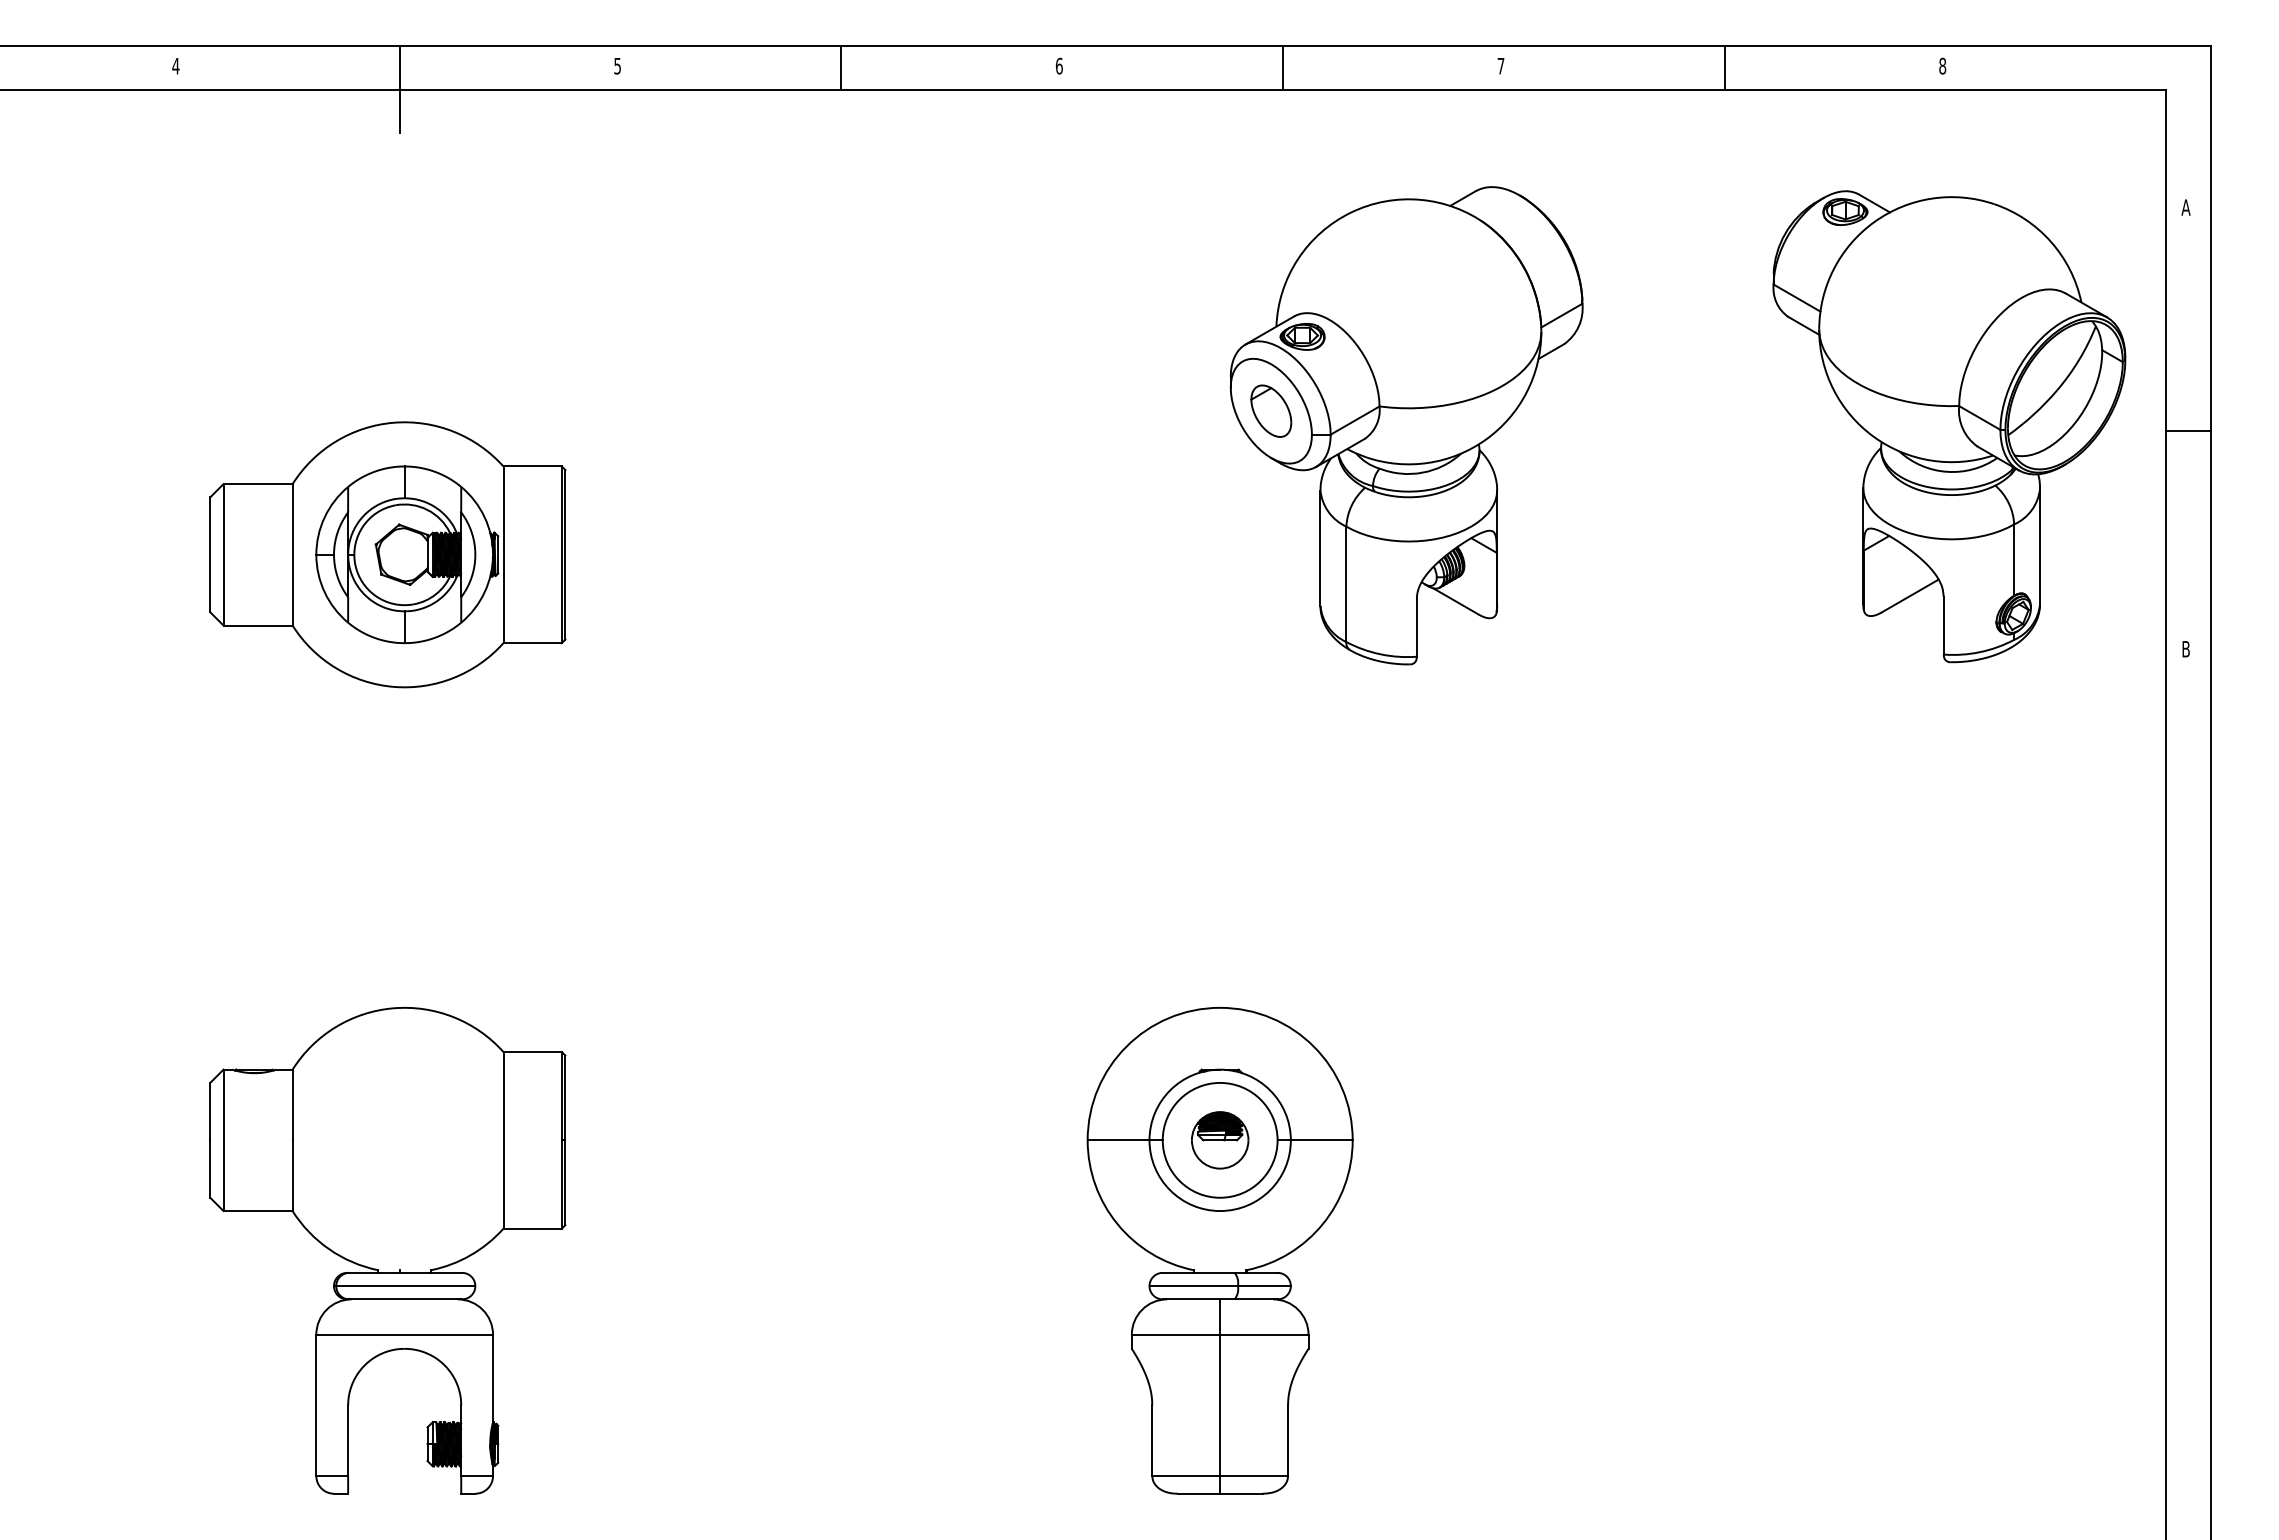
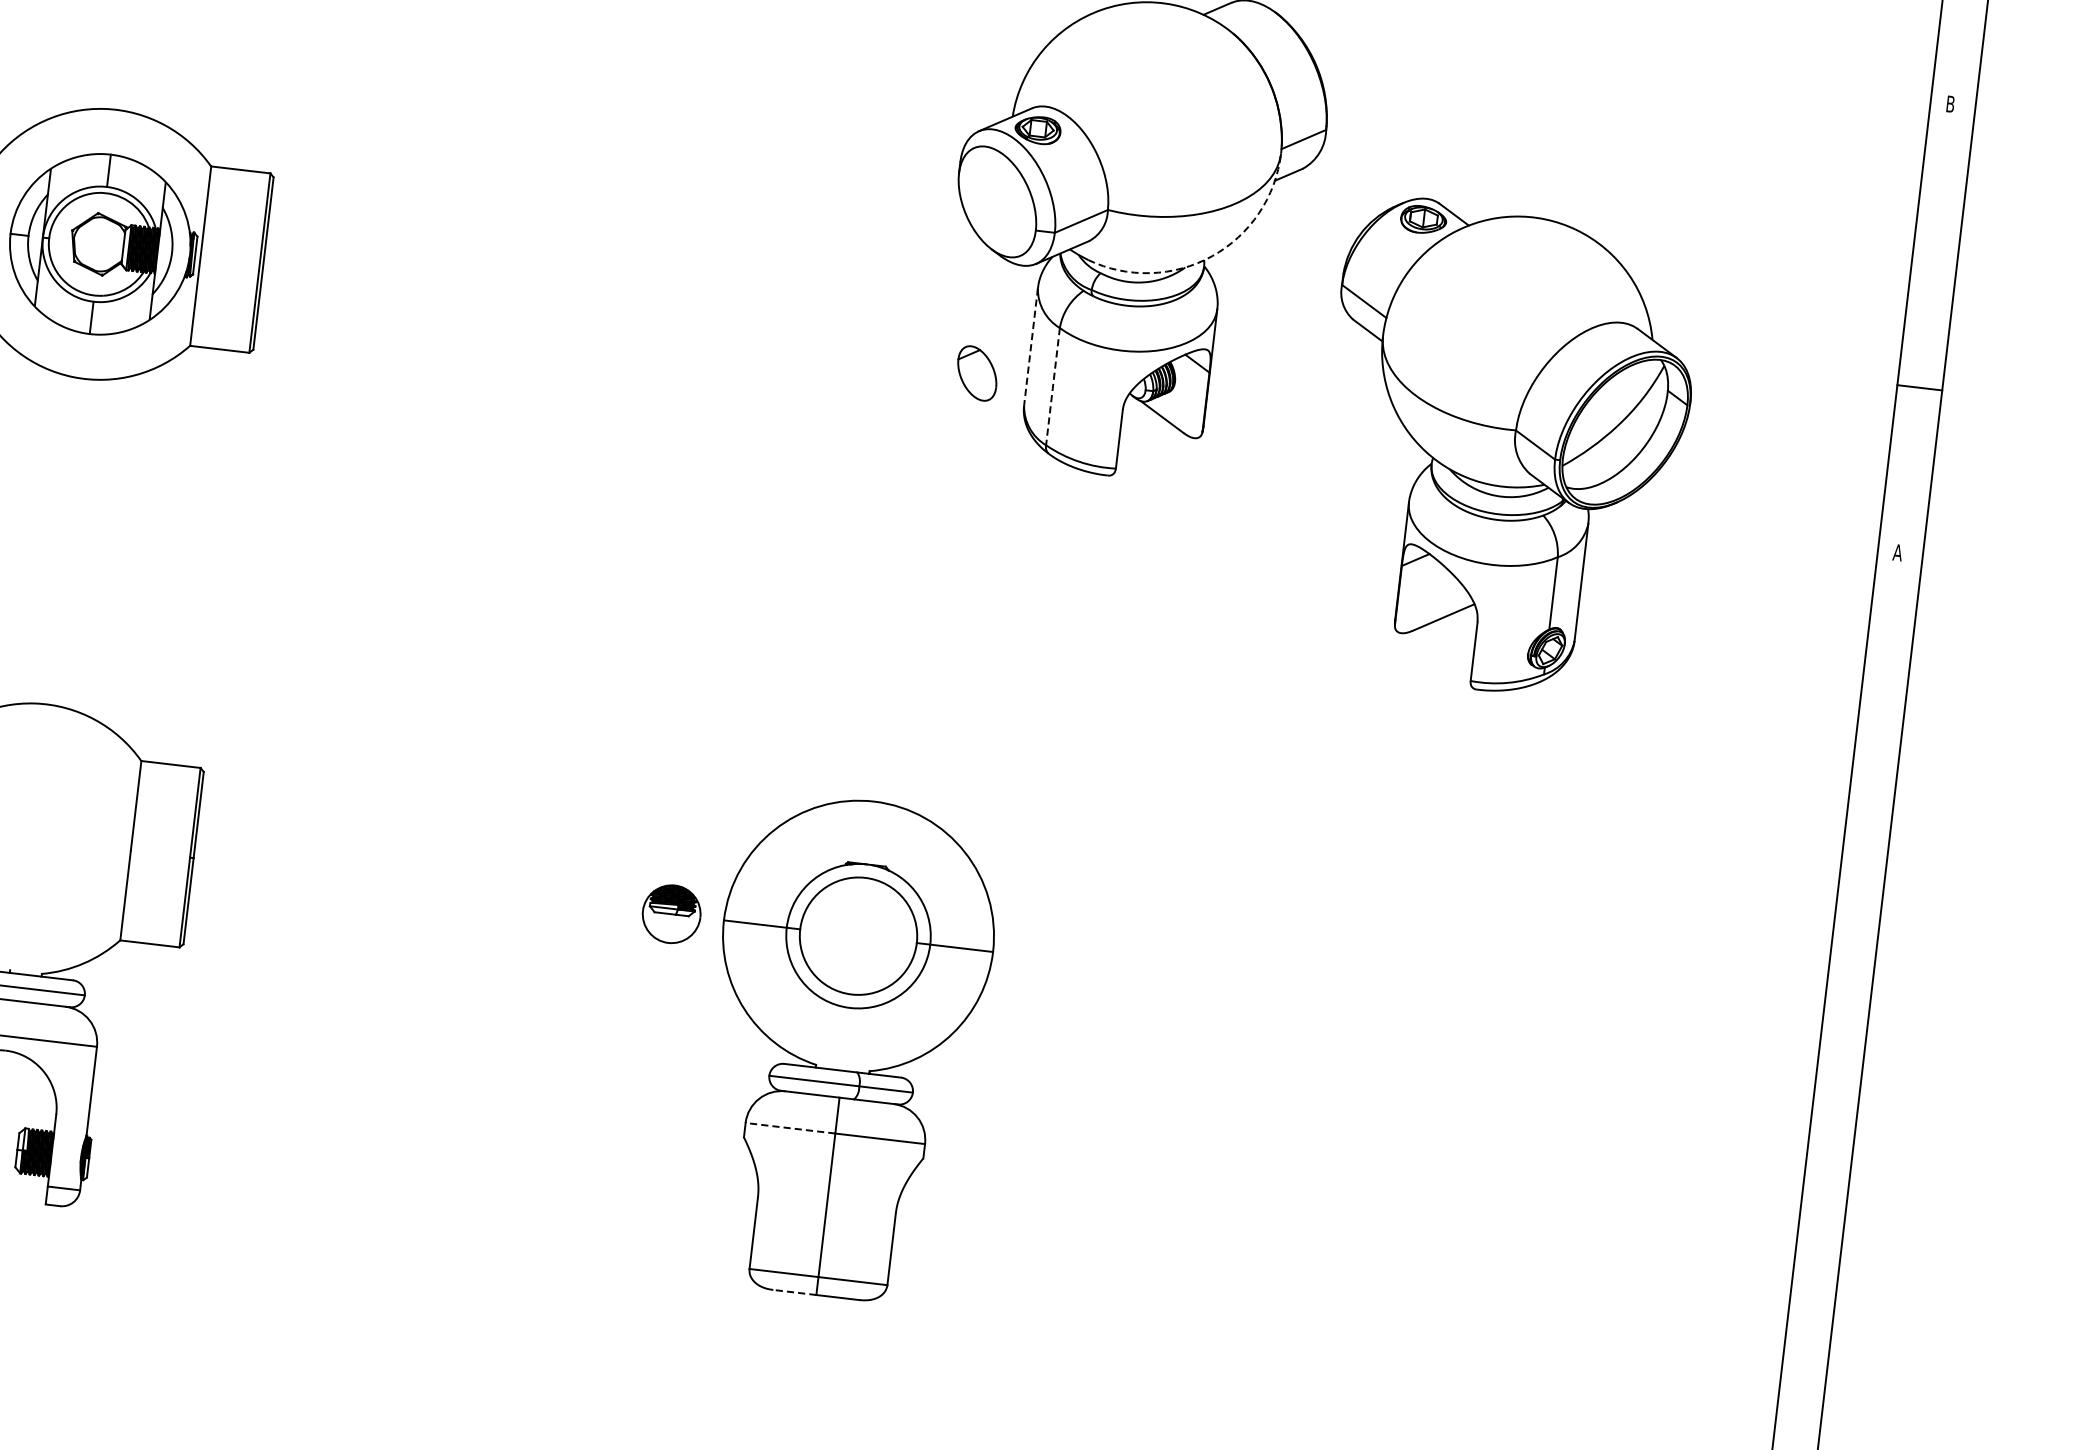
text: (2185, 207) -> (1950, 104), A -> B
part: (1271, 410) -> (977, 372), moved
part: (1949, 426) -> (1503, 450), moved
line: (2188, 430) -> (1919, 387), moved
arc: (1486, 439) -> (1212, 256), solid -> dashed
line: (1320, 548) -> (1030, 347), solid -> dashed
line: (1346, 584) -> (1053, 386), solid -> dashed
text: (2185, 649) -> (1897, 552), B -> A
part: (1220, 1140) -> (672, 914), moved
line: (1175, 1334) -> (790, 1128), solid -> dashed
line: (1198, 1493) -> (794, 1292), solid -> dashed

